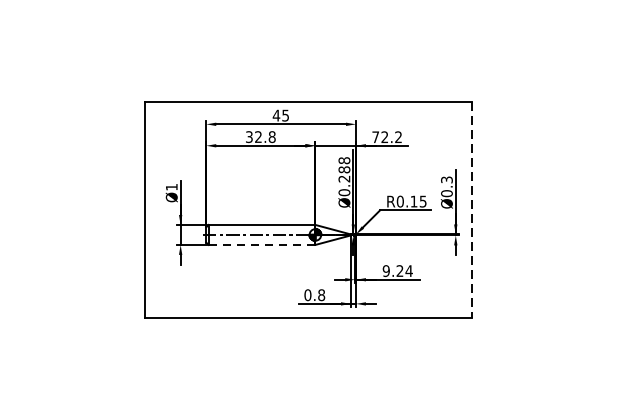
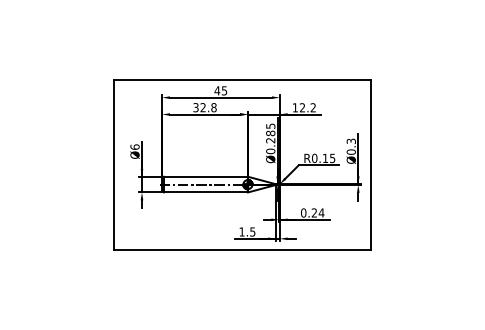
text: (374, 136) -> (294, 107), 72.2 -> 12.2
text: (344, 159) -> (270, 125), Ø0.288 -> Ø0.285
text: (171, 186) -> (134, 146), Ø1 -> Ø6
line: (472, 210) -> (371, 165), dashed -> solid
line: (261, 244) -> (205, 192), dashed -> solid
text: (386, 270) -> (303, 212), 9.24 -> 0.24
text: (314, 294) -> (247, 231), 0.8 -> 1.5

